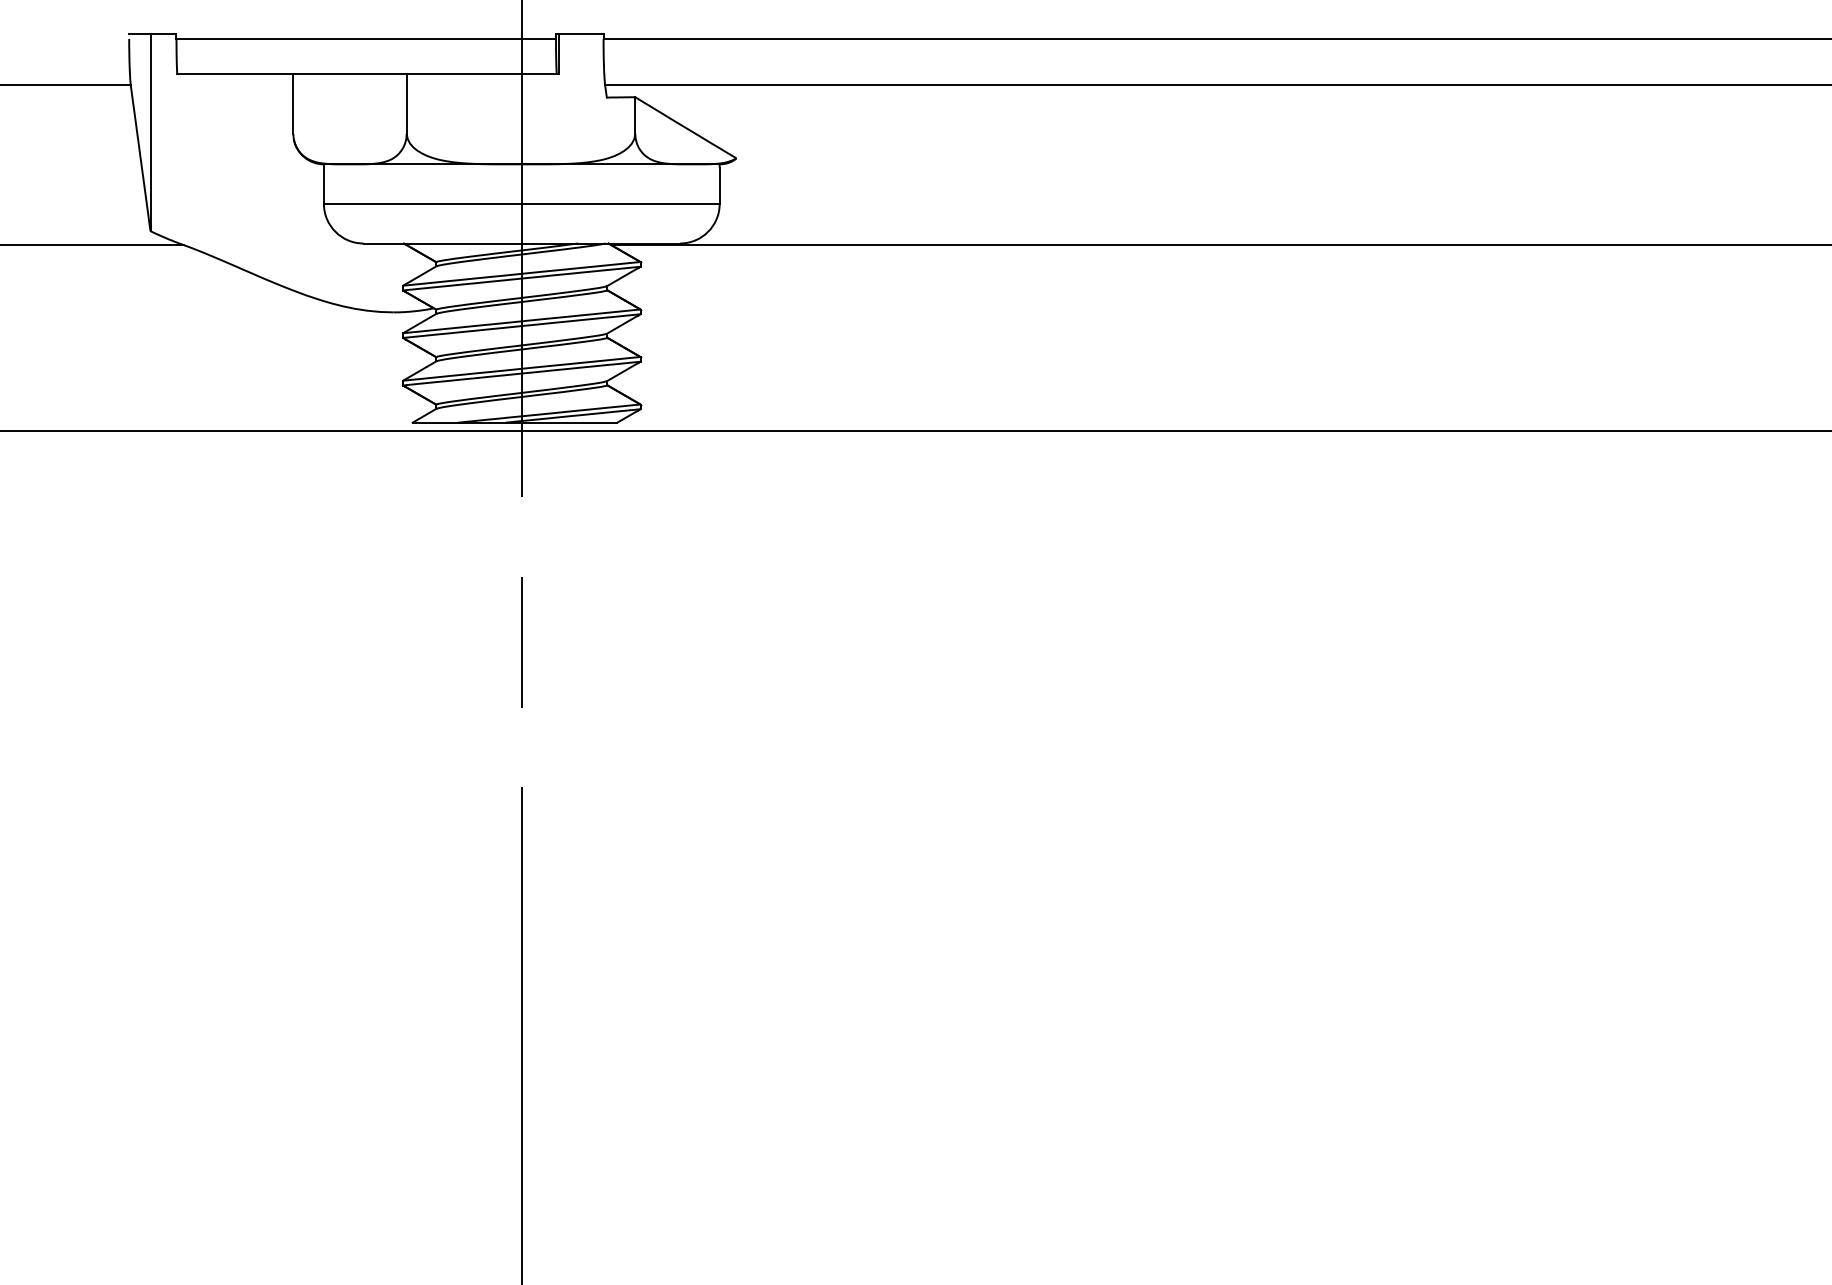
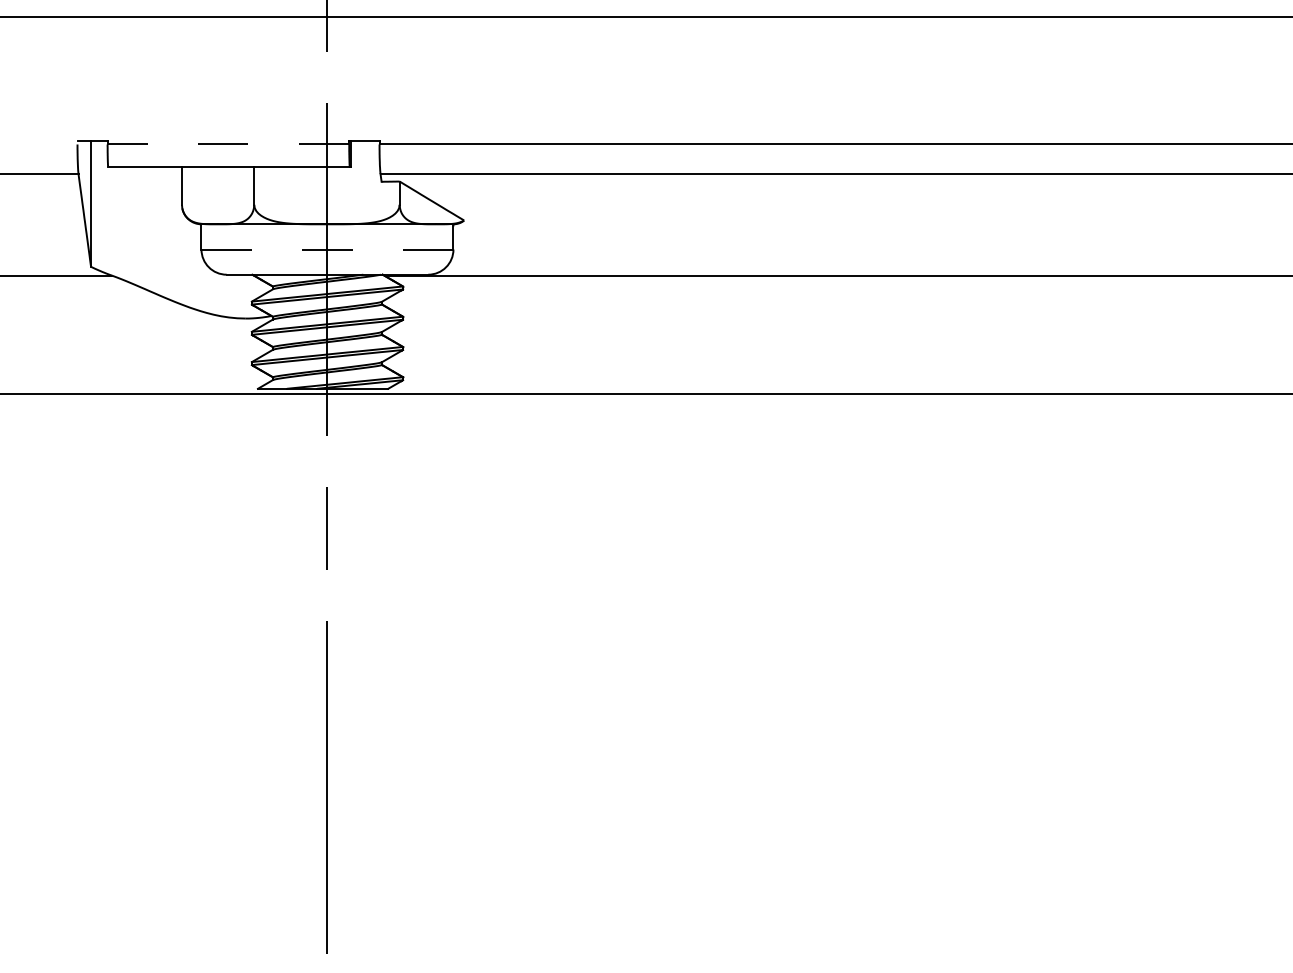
line: (366, 38) -> (228, 144), solid -> dashed
line: (521, 203) -> (327, 249), solid -> dashed

